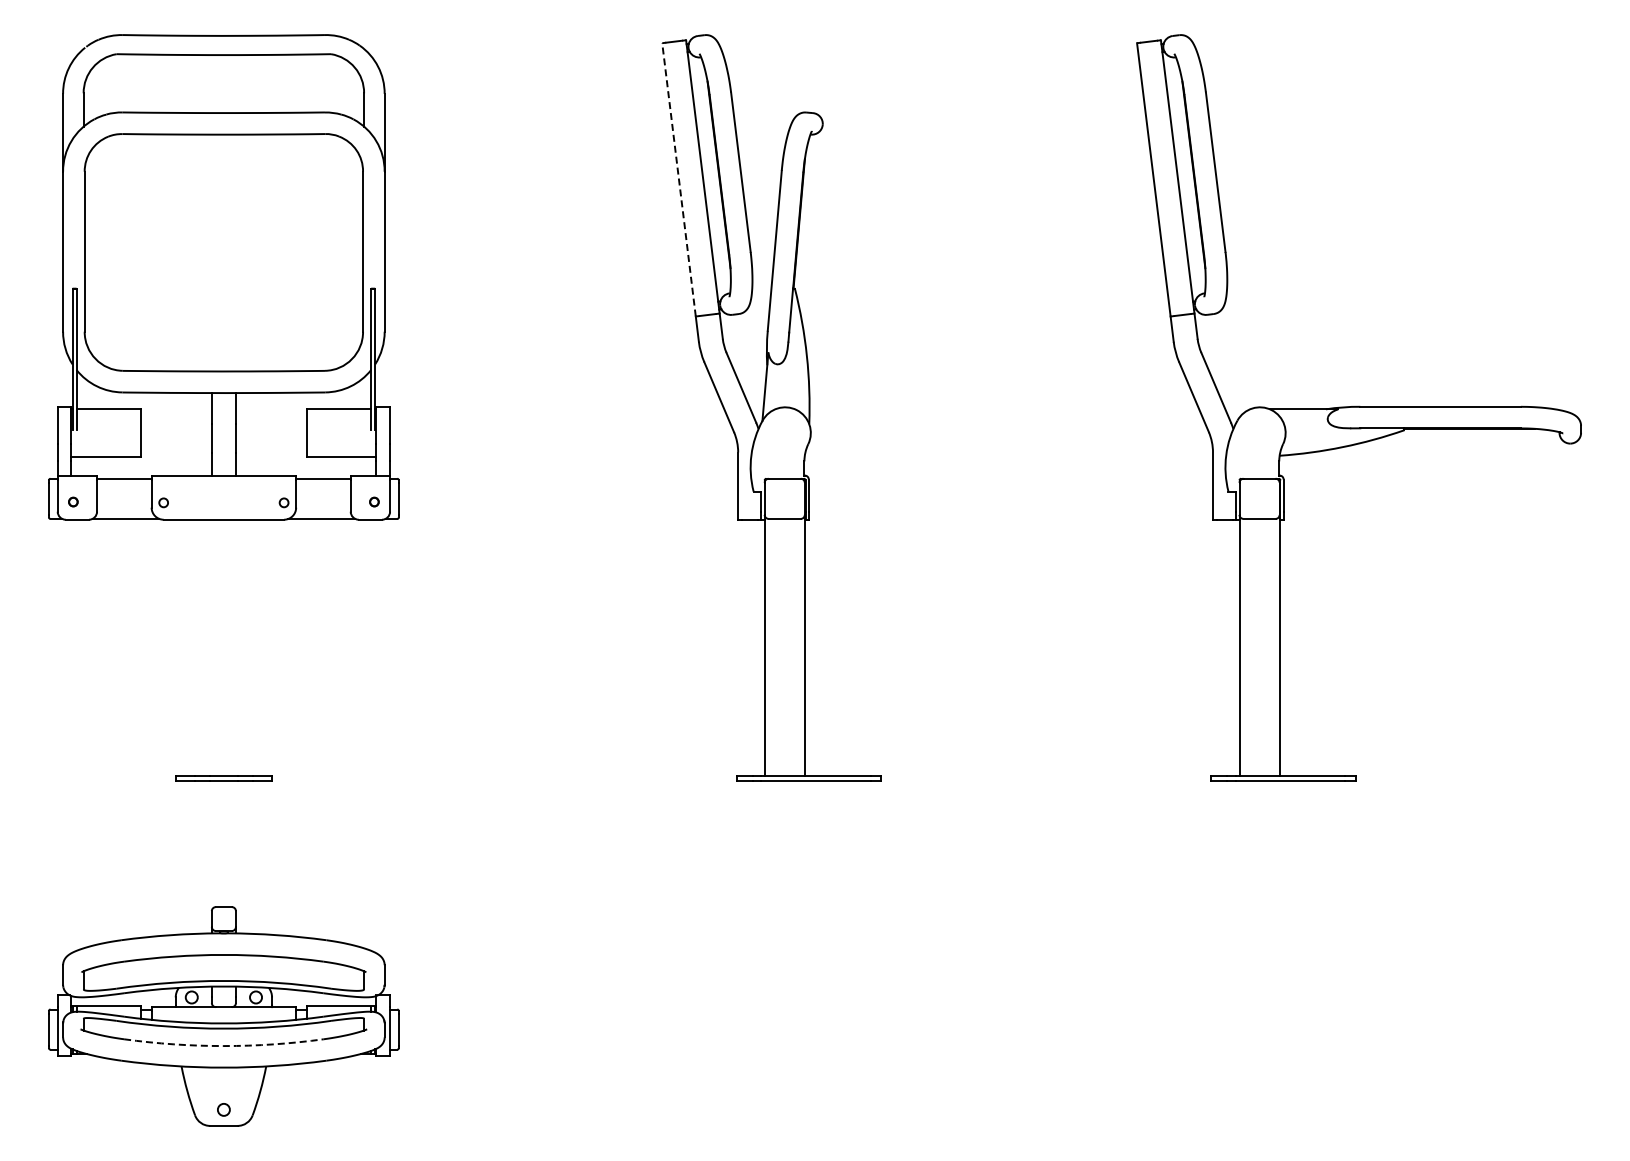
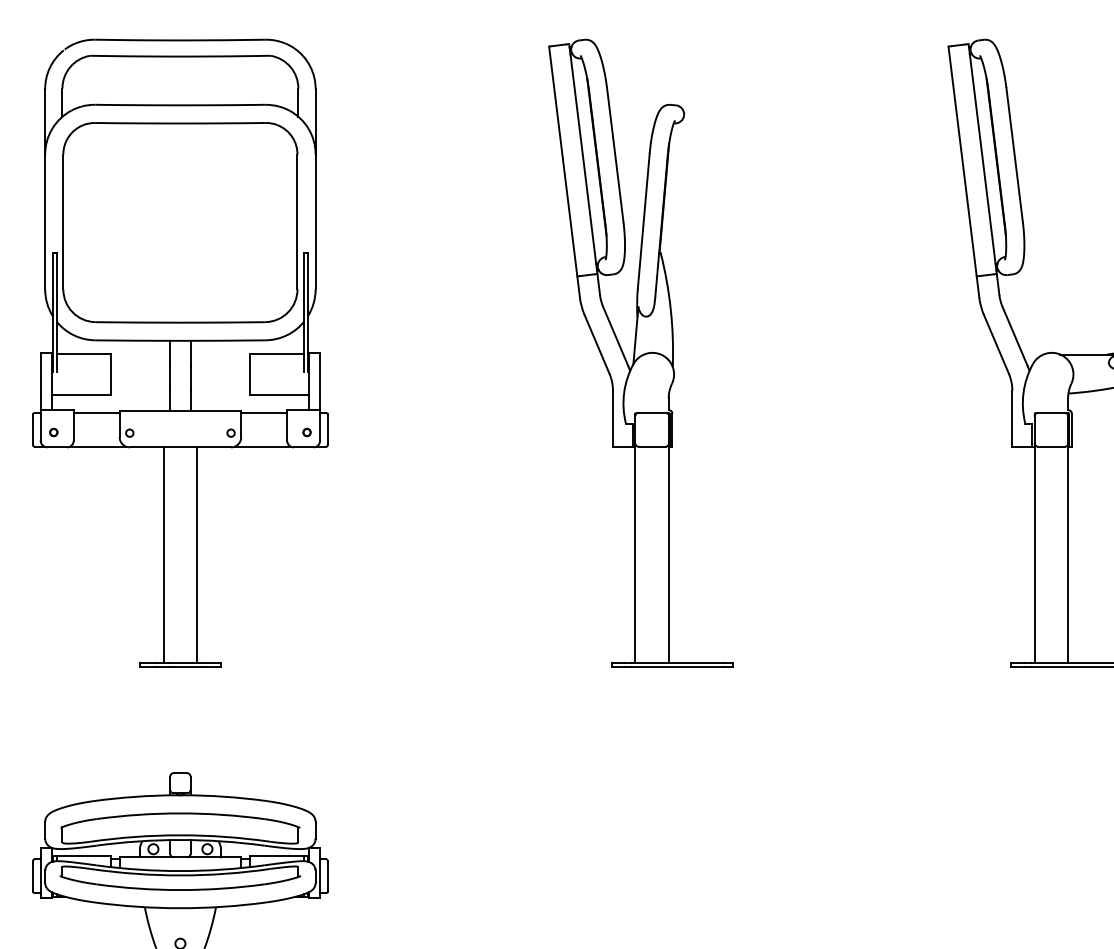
line: (679, 179) -> (563, 161), dashed -> solid
line: (203, 647) -> (163, 554), added
line: (243, 647) -> (196, 554), added
arc: (223, 1046) -> (180, 890), dashed -> solid

